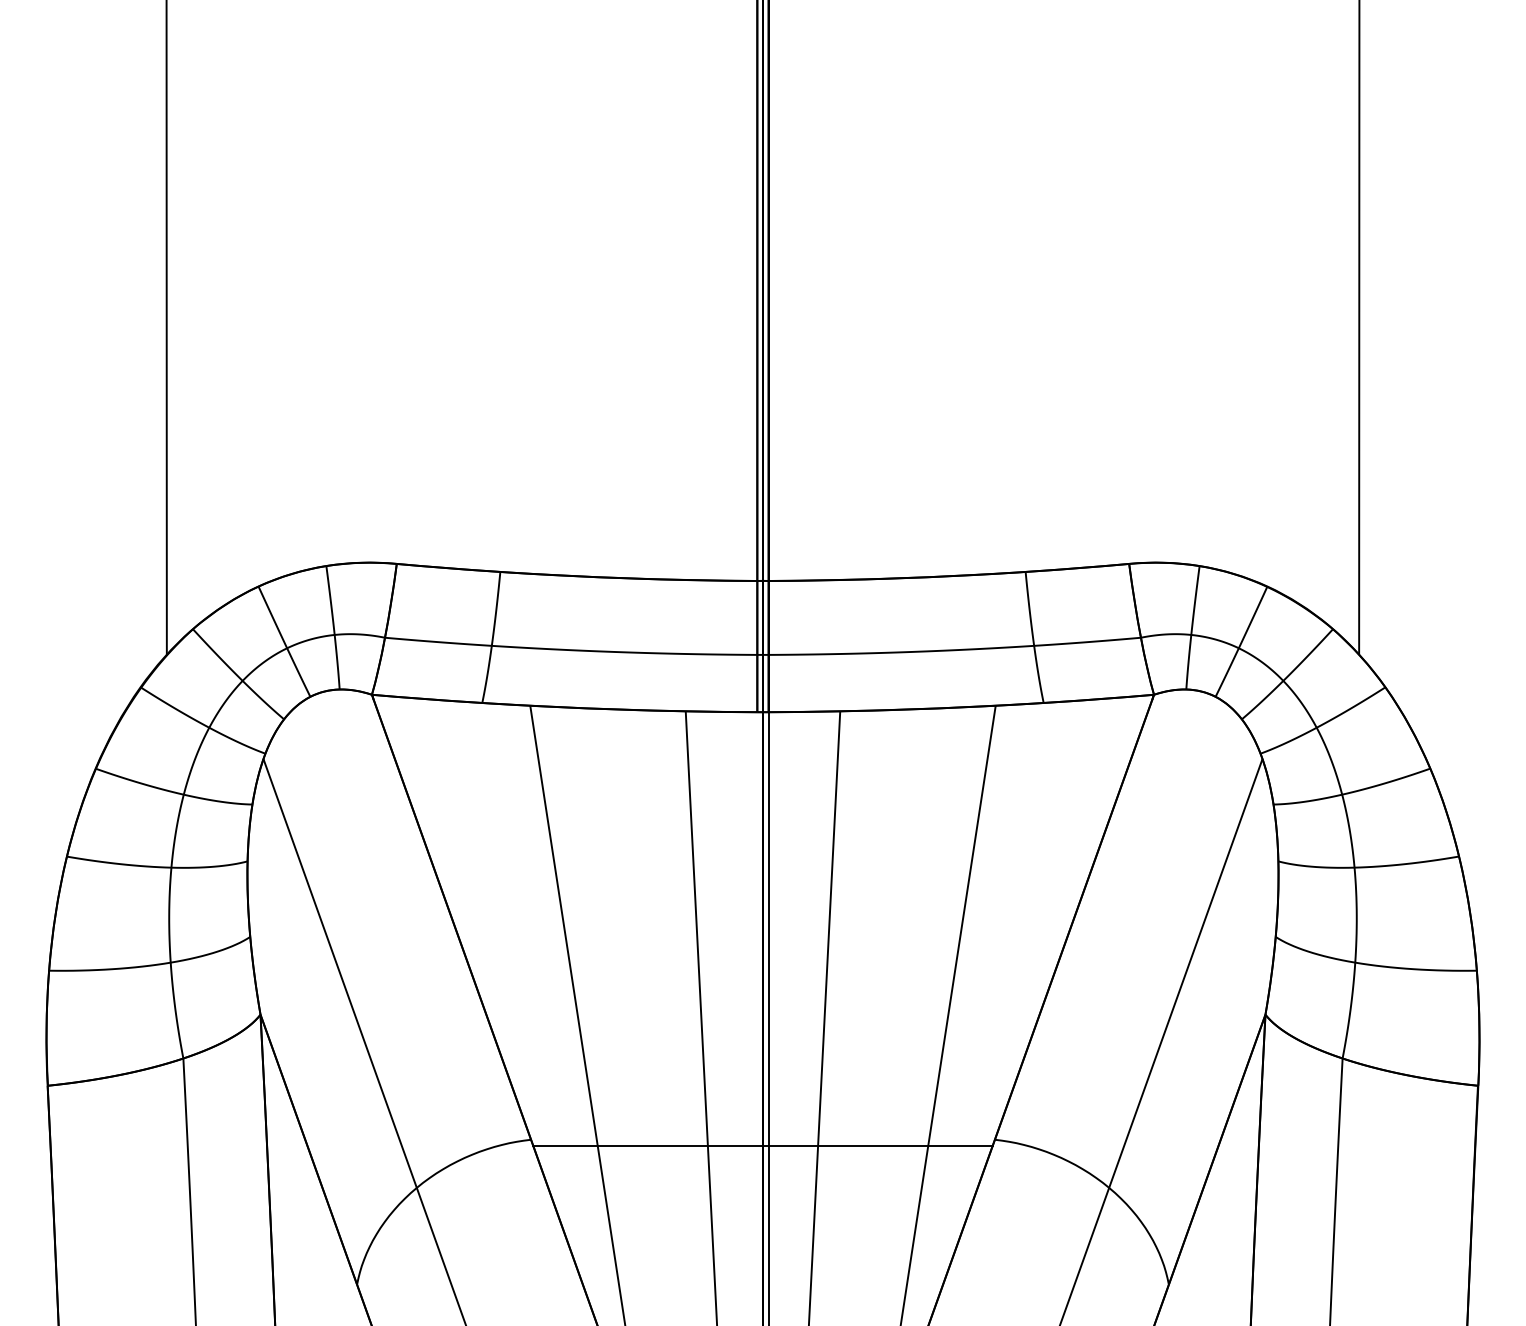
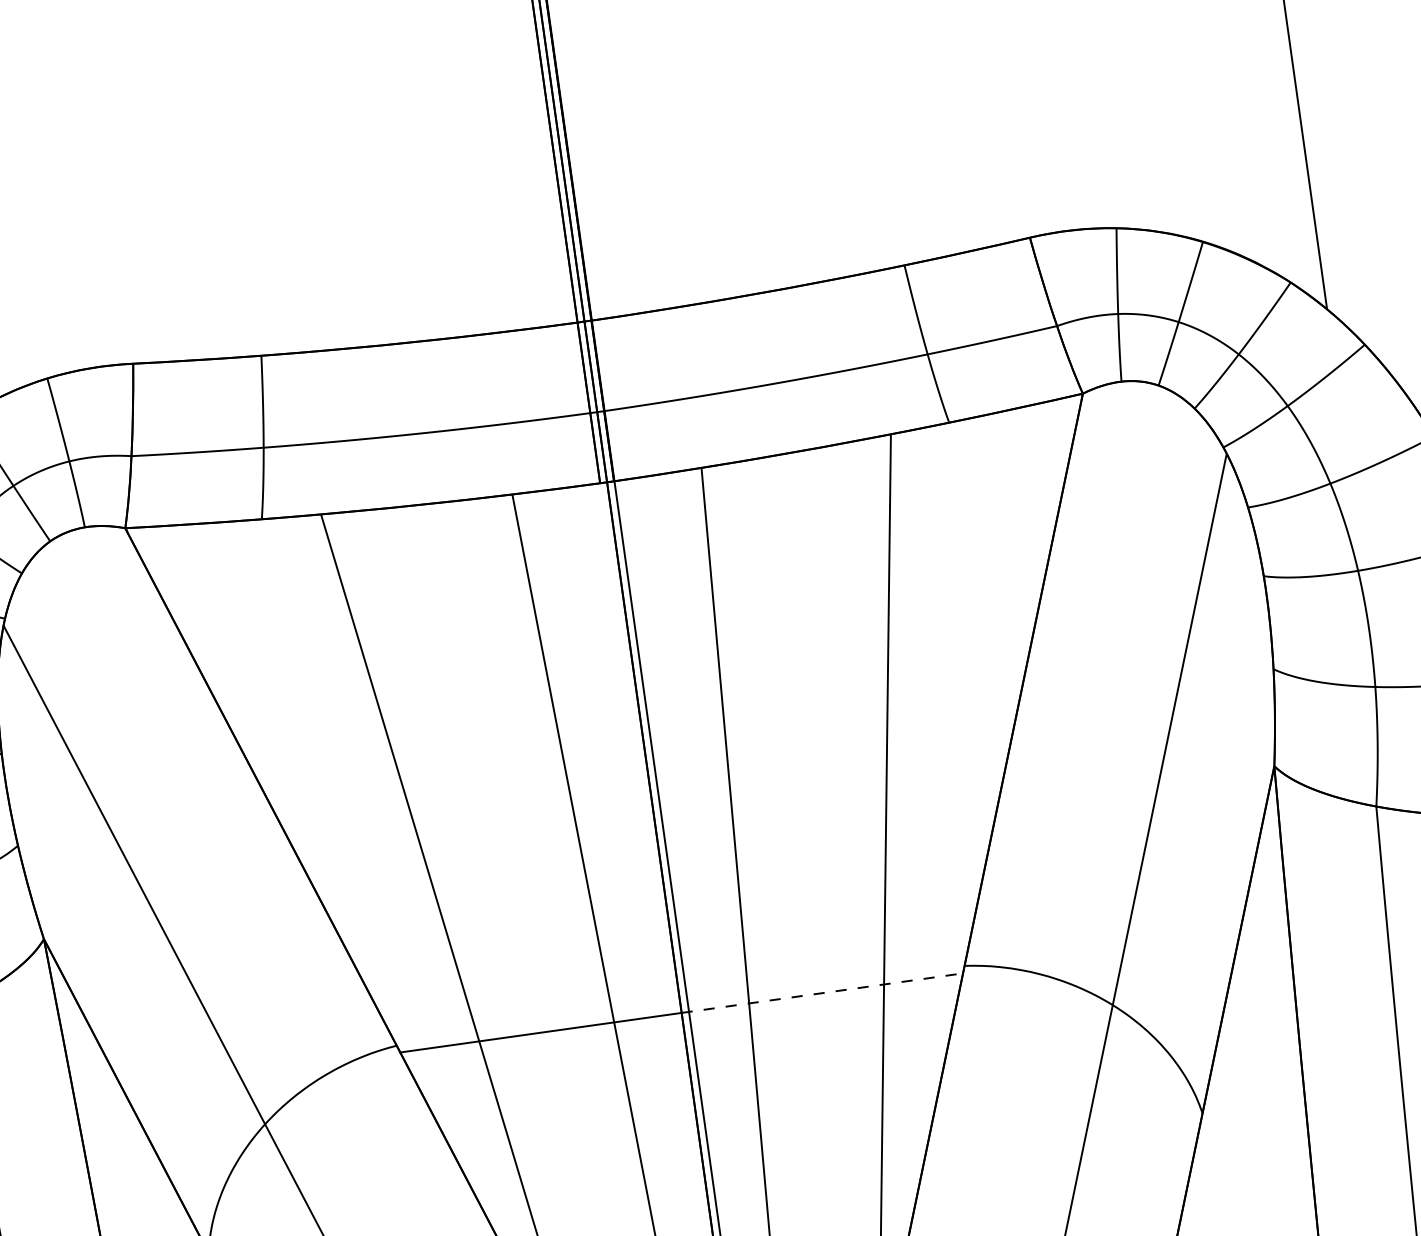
line: (877, 1145) -> (821, 993), solid -> dashed

